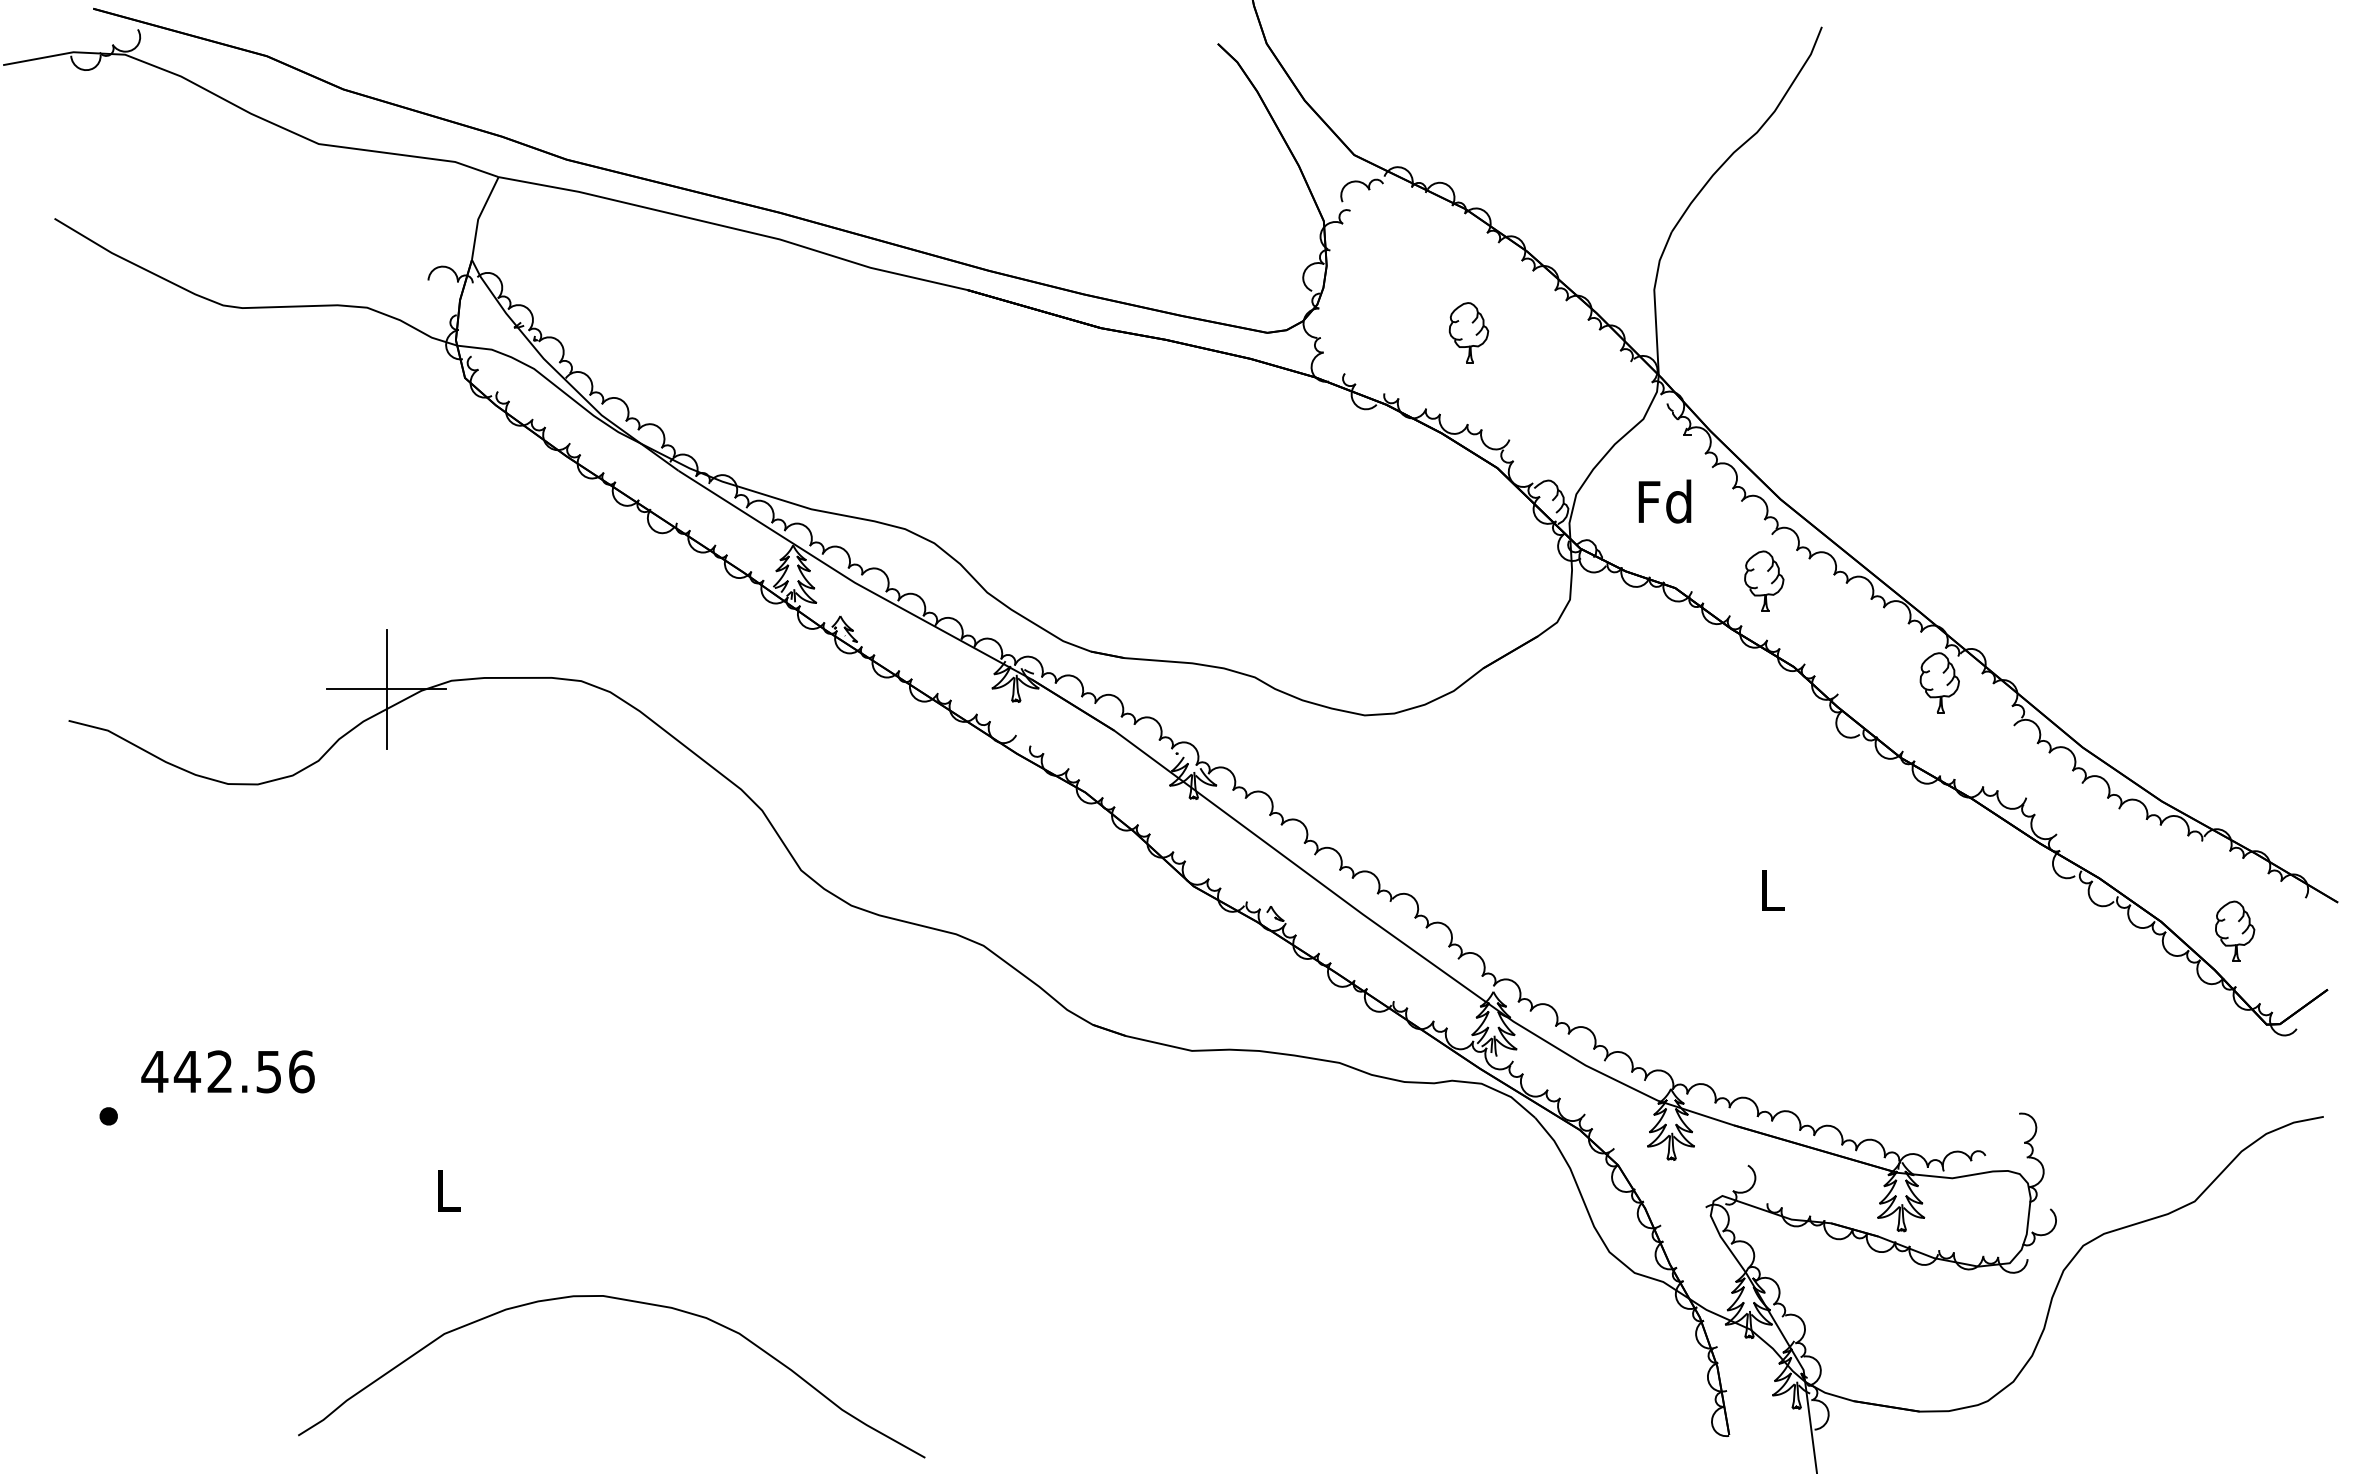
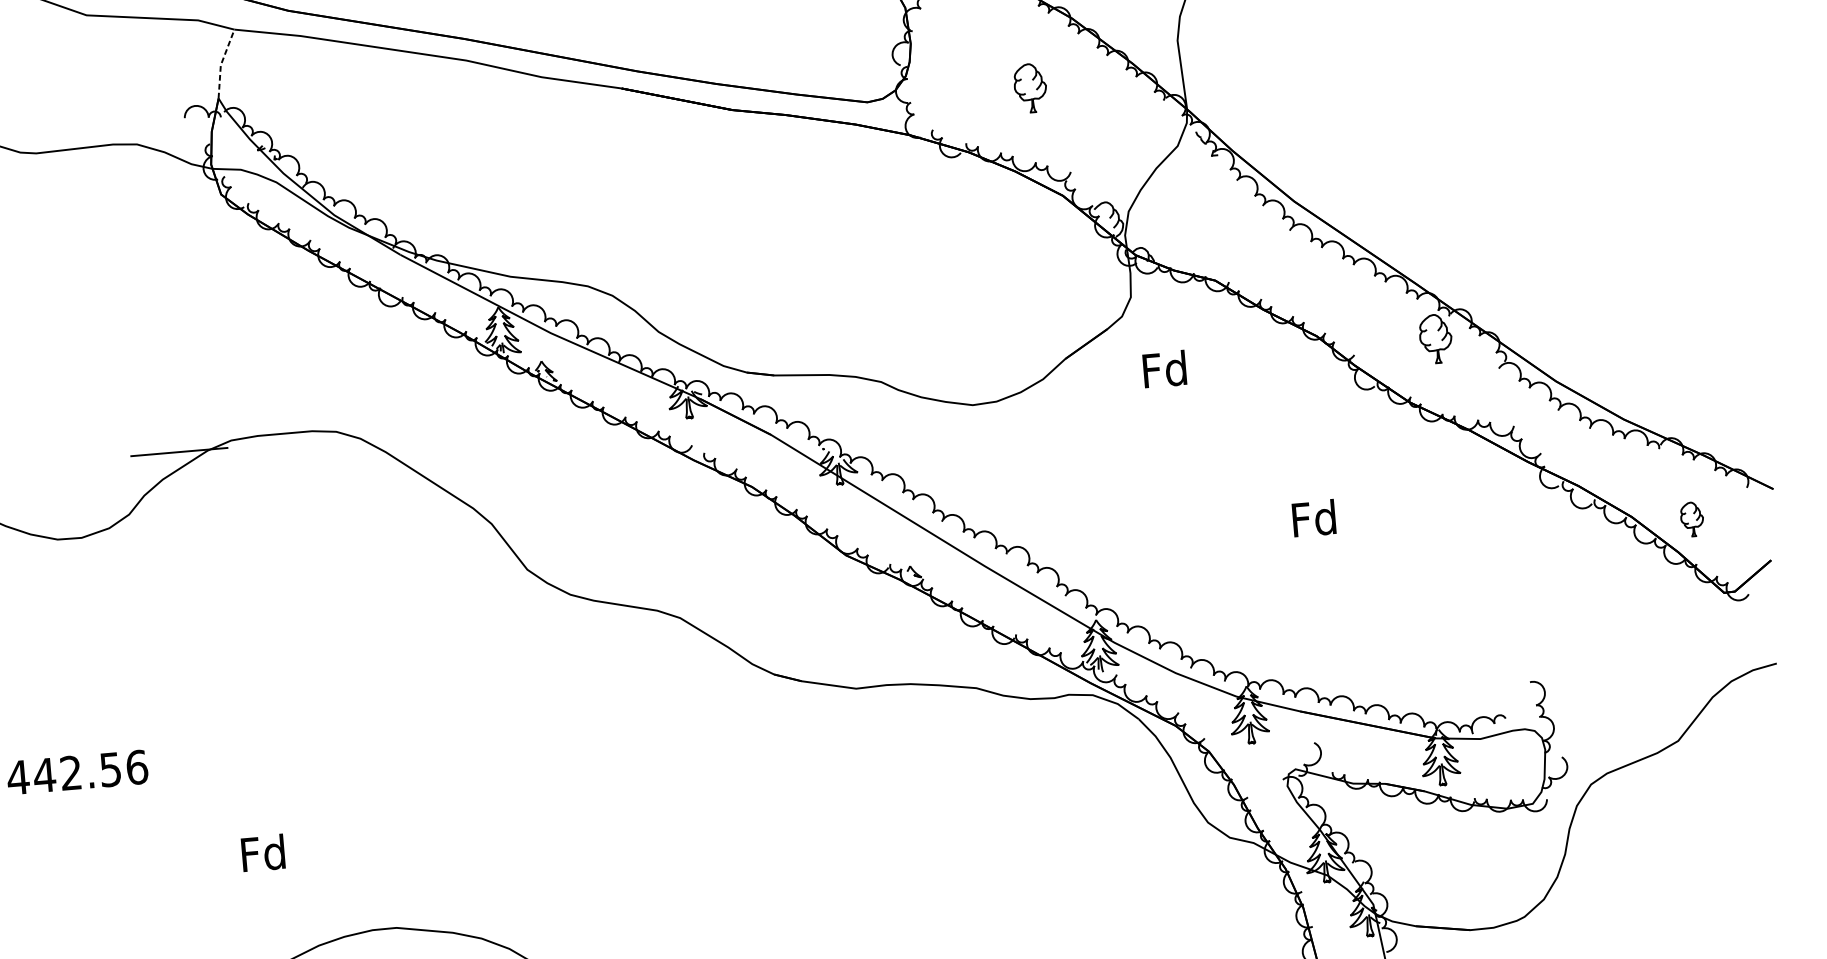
line: (479, 216) -> (221, 62), solid -> dashed
text: (1664, 501) -> (1164, 369), moved
part: (1764, 580) -> (1286, 268), removed
line: (386, 689) -> (179, 452), removed
text: (1771, 890) -> (1314, 518), L -> Fd
part: (2235, 930) -> (1692, 518), size x0.7
text: (447, 1190) -> (263, 853), L -> Fd

